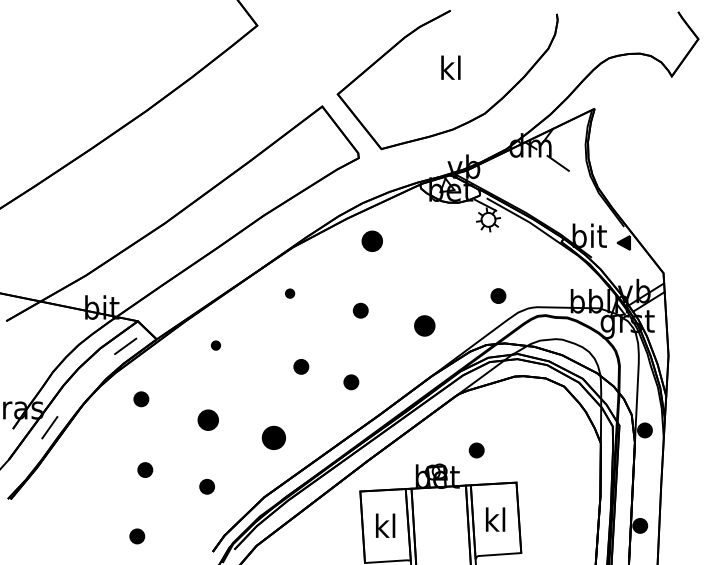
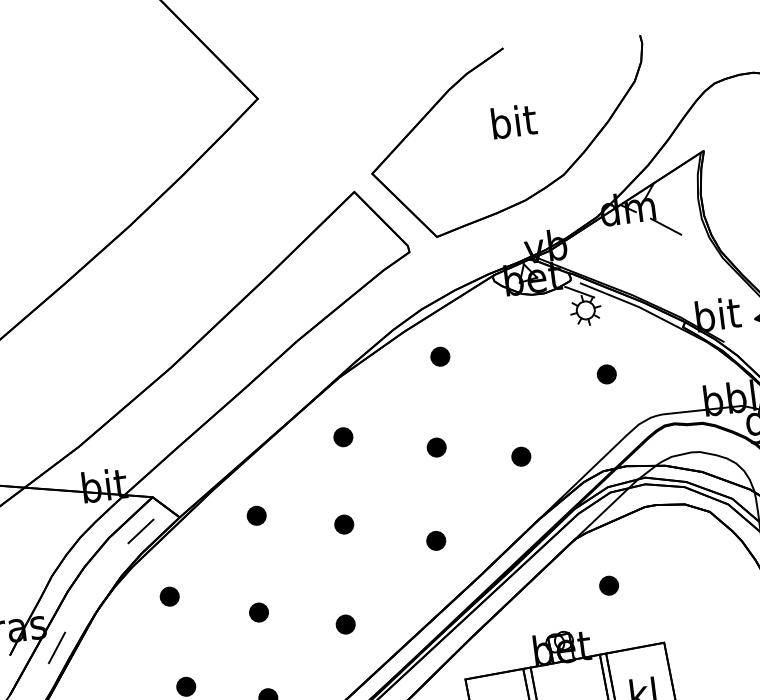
text: (451, 67) -> (513, 121), kl -> bit
part: (372, 241) -> (440, 356), size x0.71
part: (289, 293) -> (342, 437), size x1.67
part: (498, 295) -> (606, 373), moved
part: (424, 325) -> (520, 456), size x0.71
part: (215, 345) -> (256, 515), size x1.67
part: (301, 366) -> (344, 524), moved
part: (208, 419) -> (259, 611), size x0.71
part: (273, 437) -> (345, 624), size x0.62
part: (476, 450) -> (608, 585), moved

